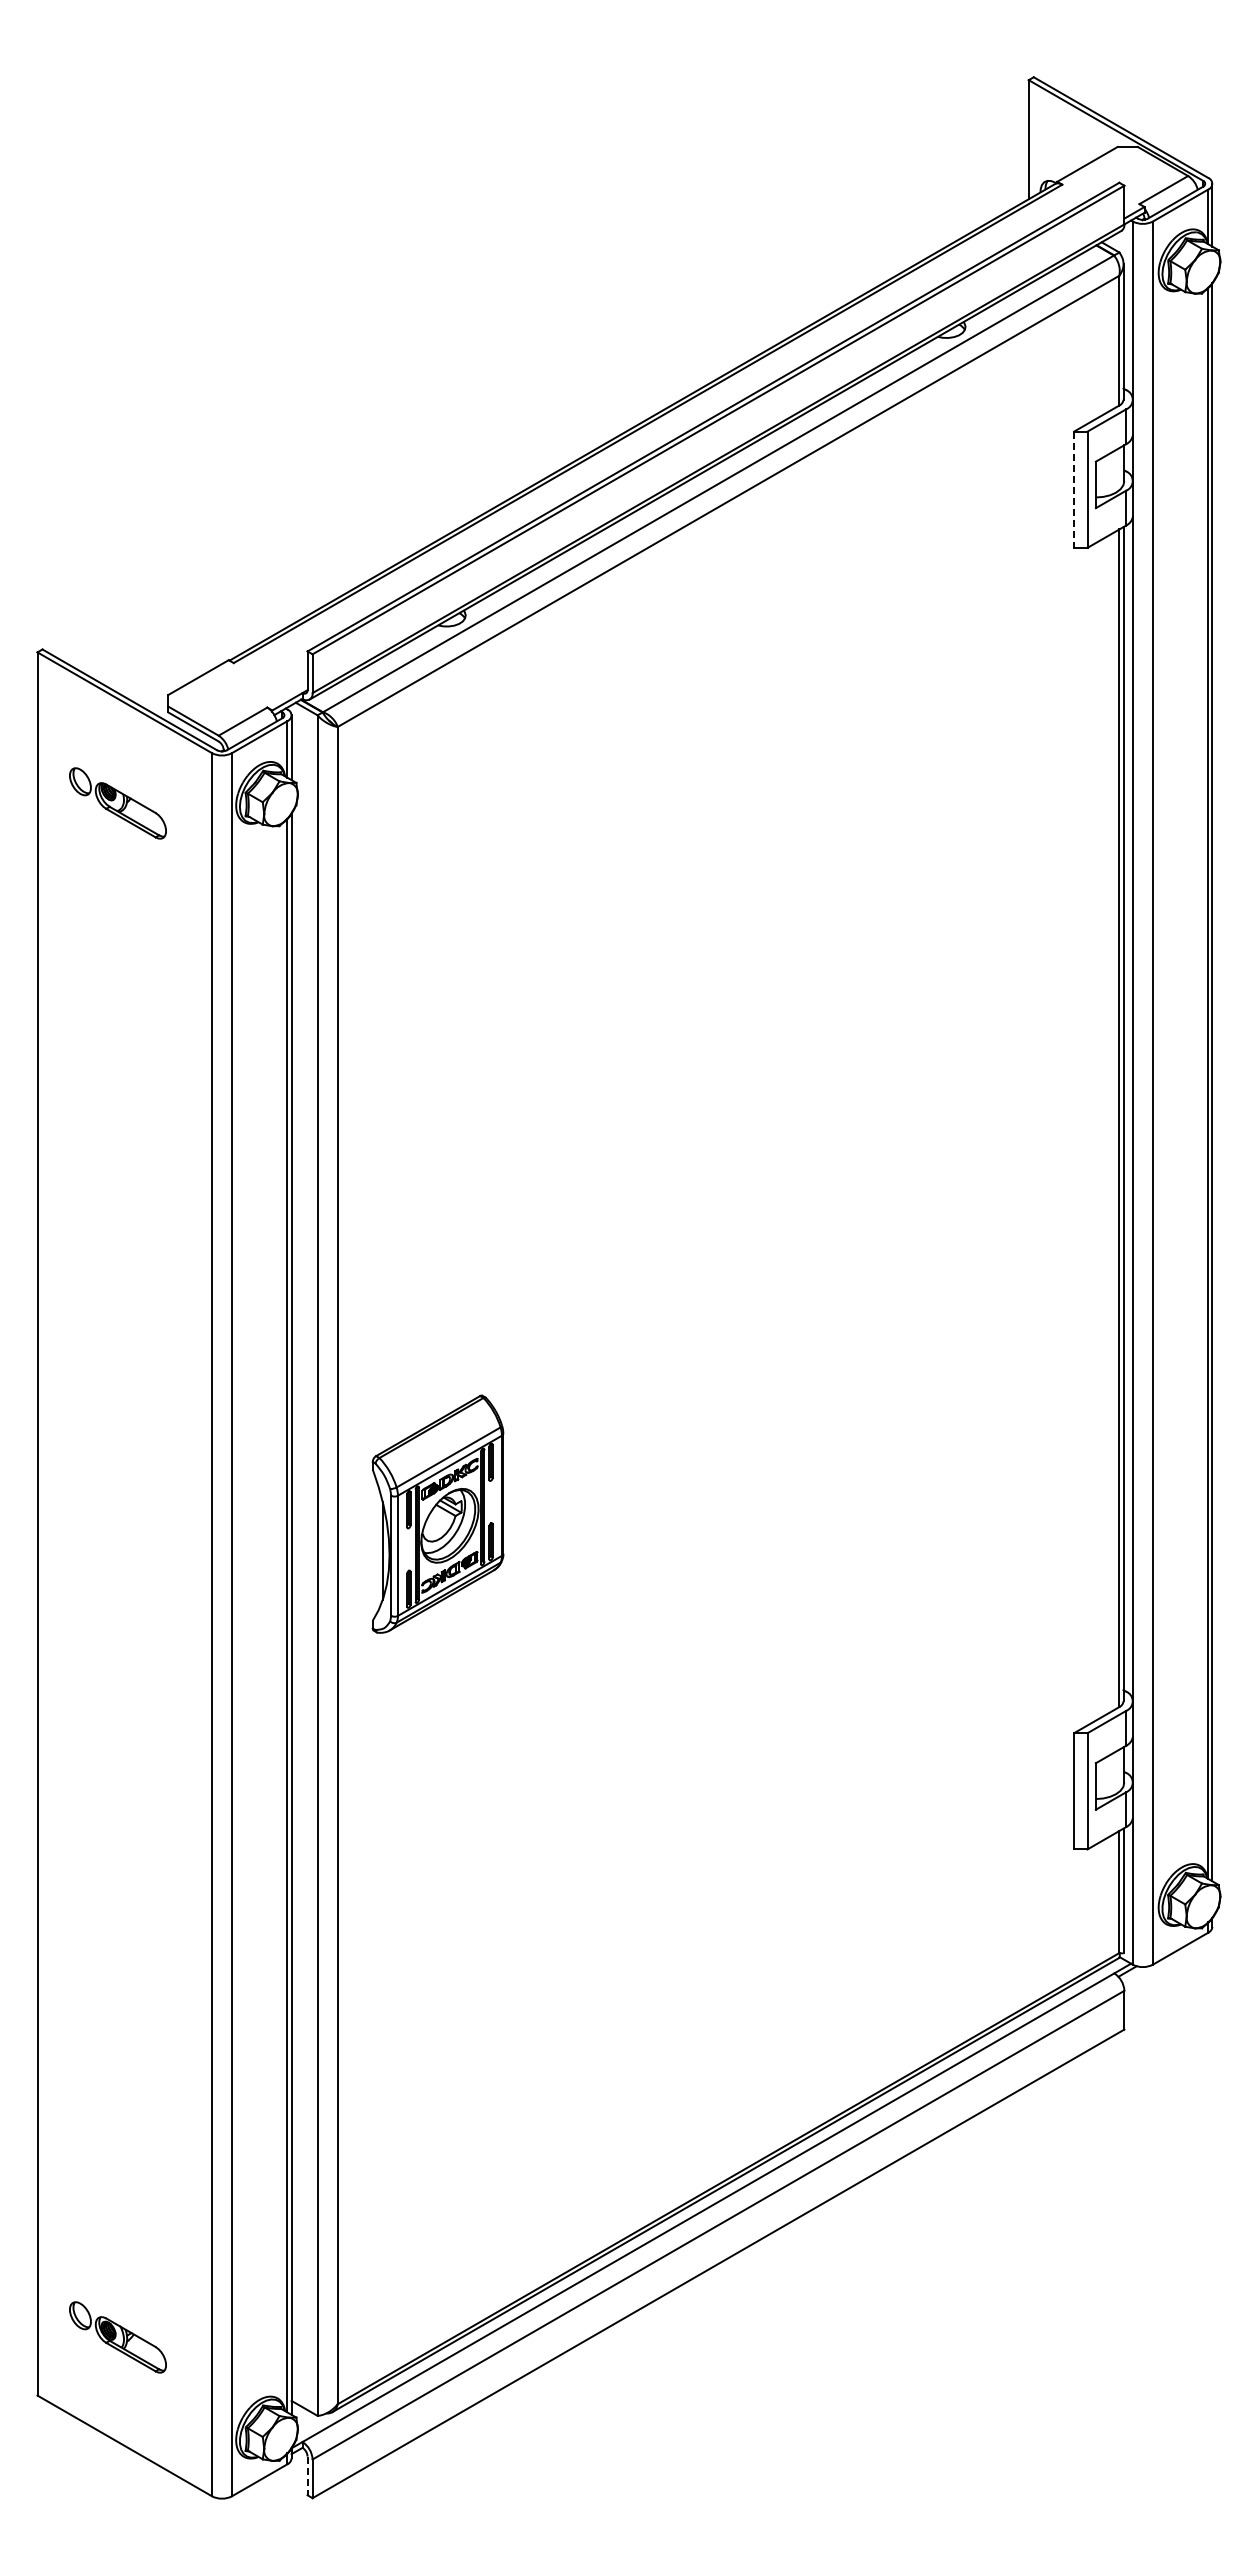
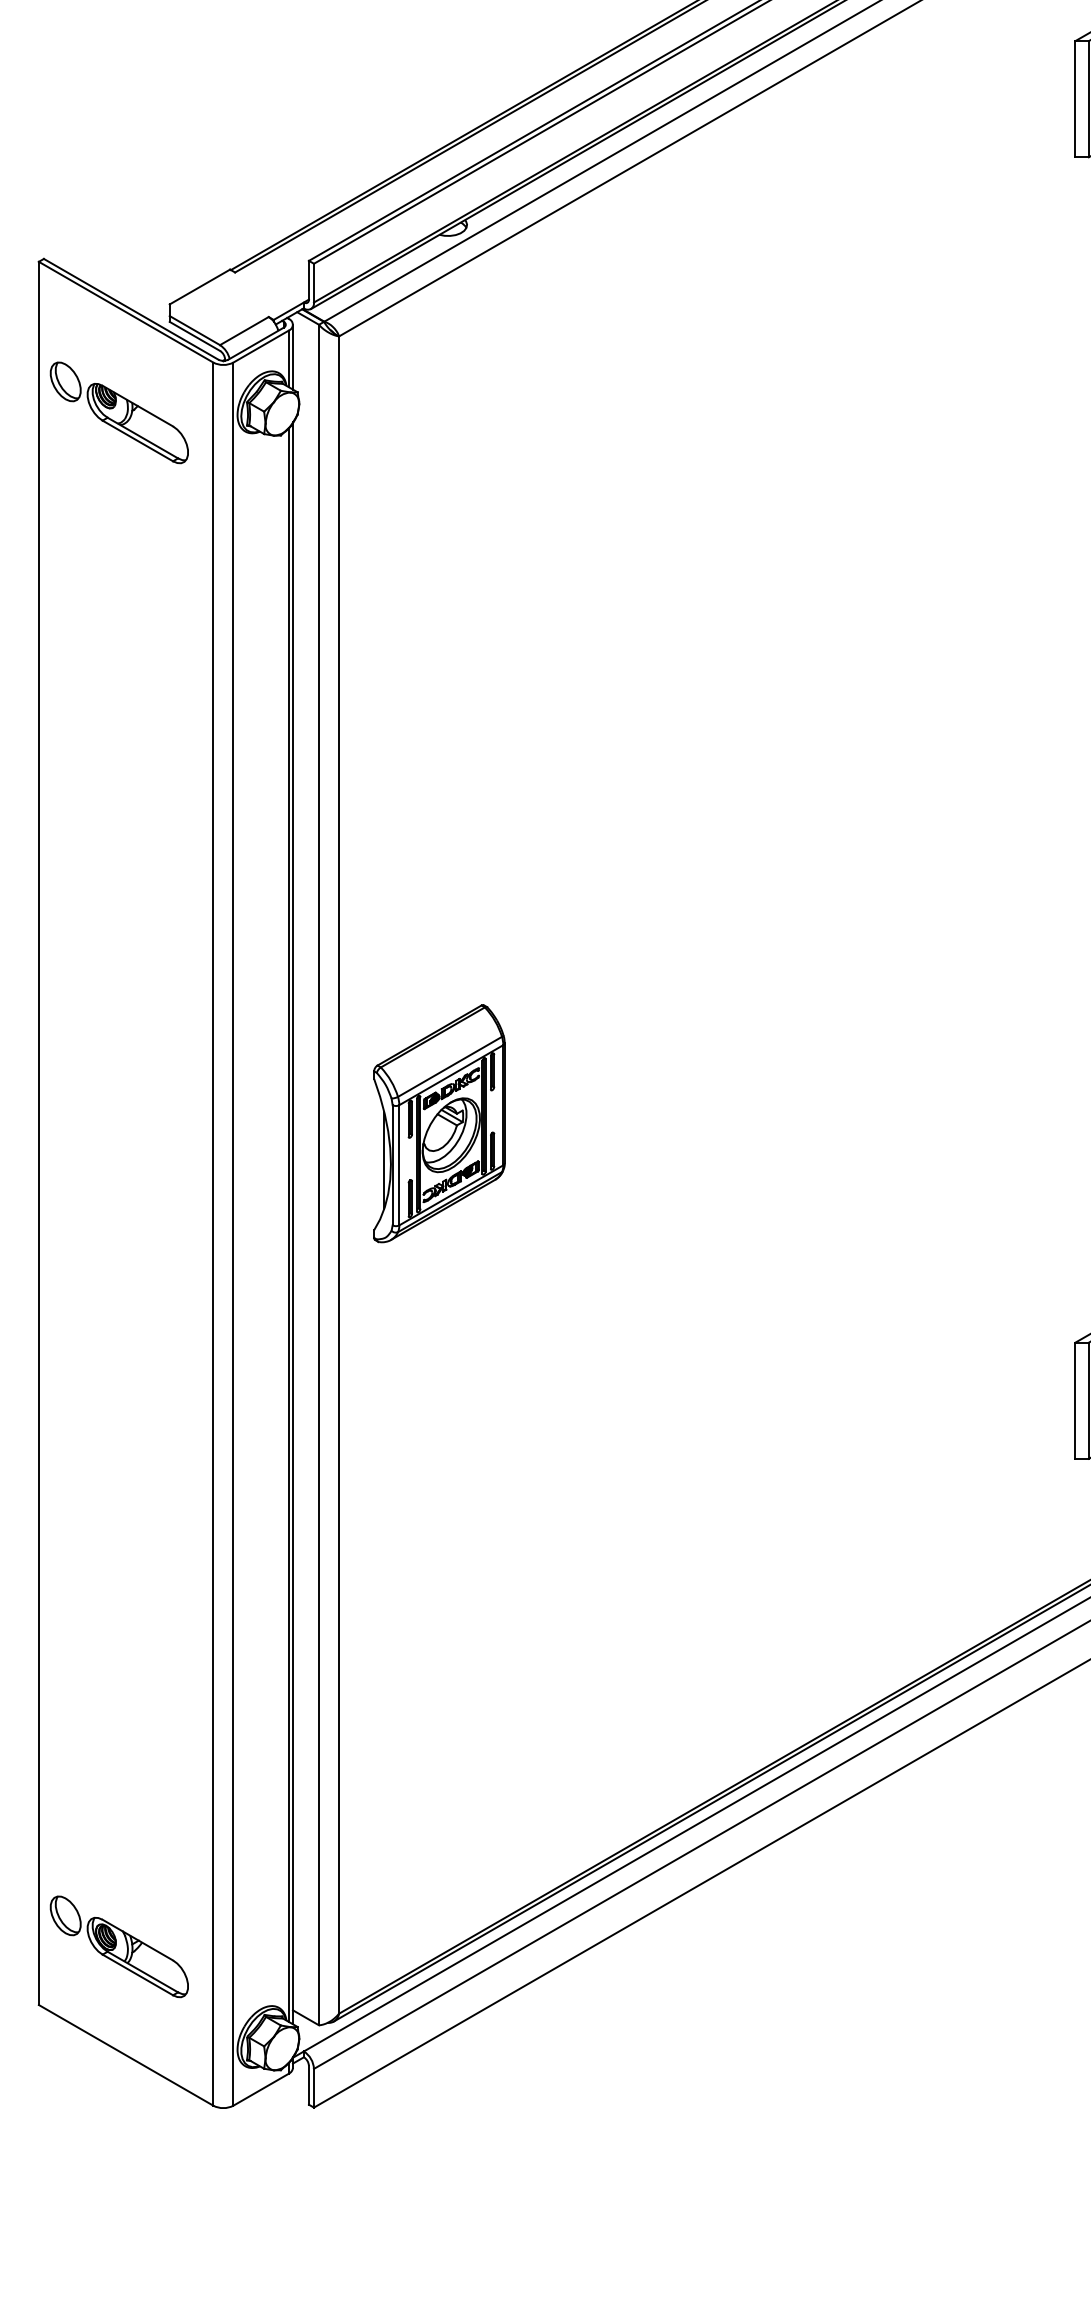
line: (1074, 490) -> (1075, 99), dashed -> solid
part: (117, 803) -> (118, 412), size x1.43
part: (117, 2337) -> (118, 1946), size x1.43
line: (307, 2476) -> (308, 2085), dashed -> solid

